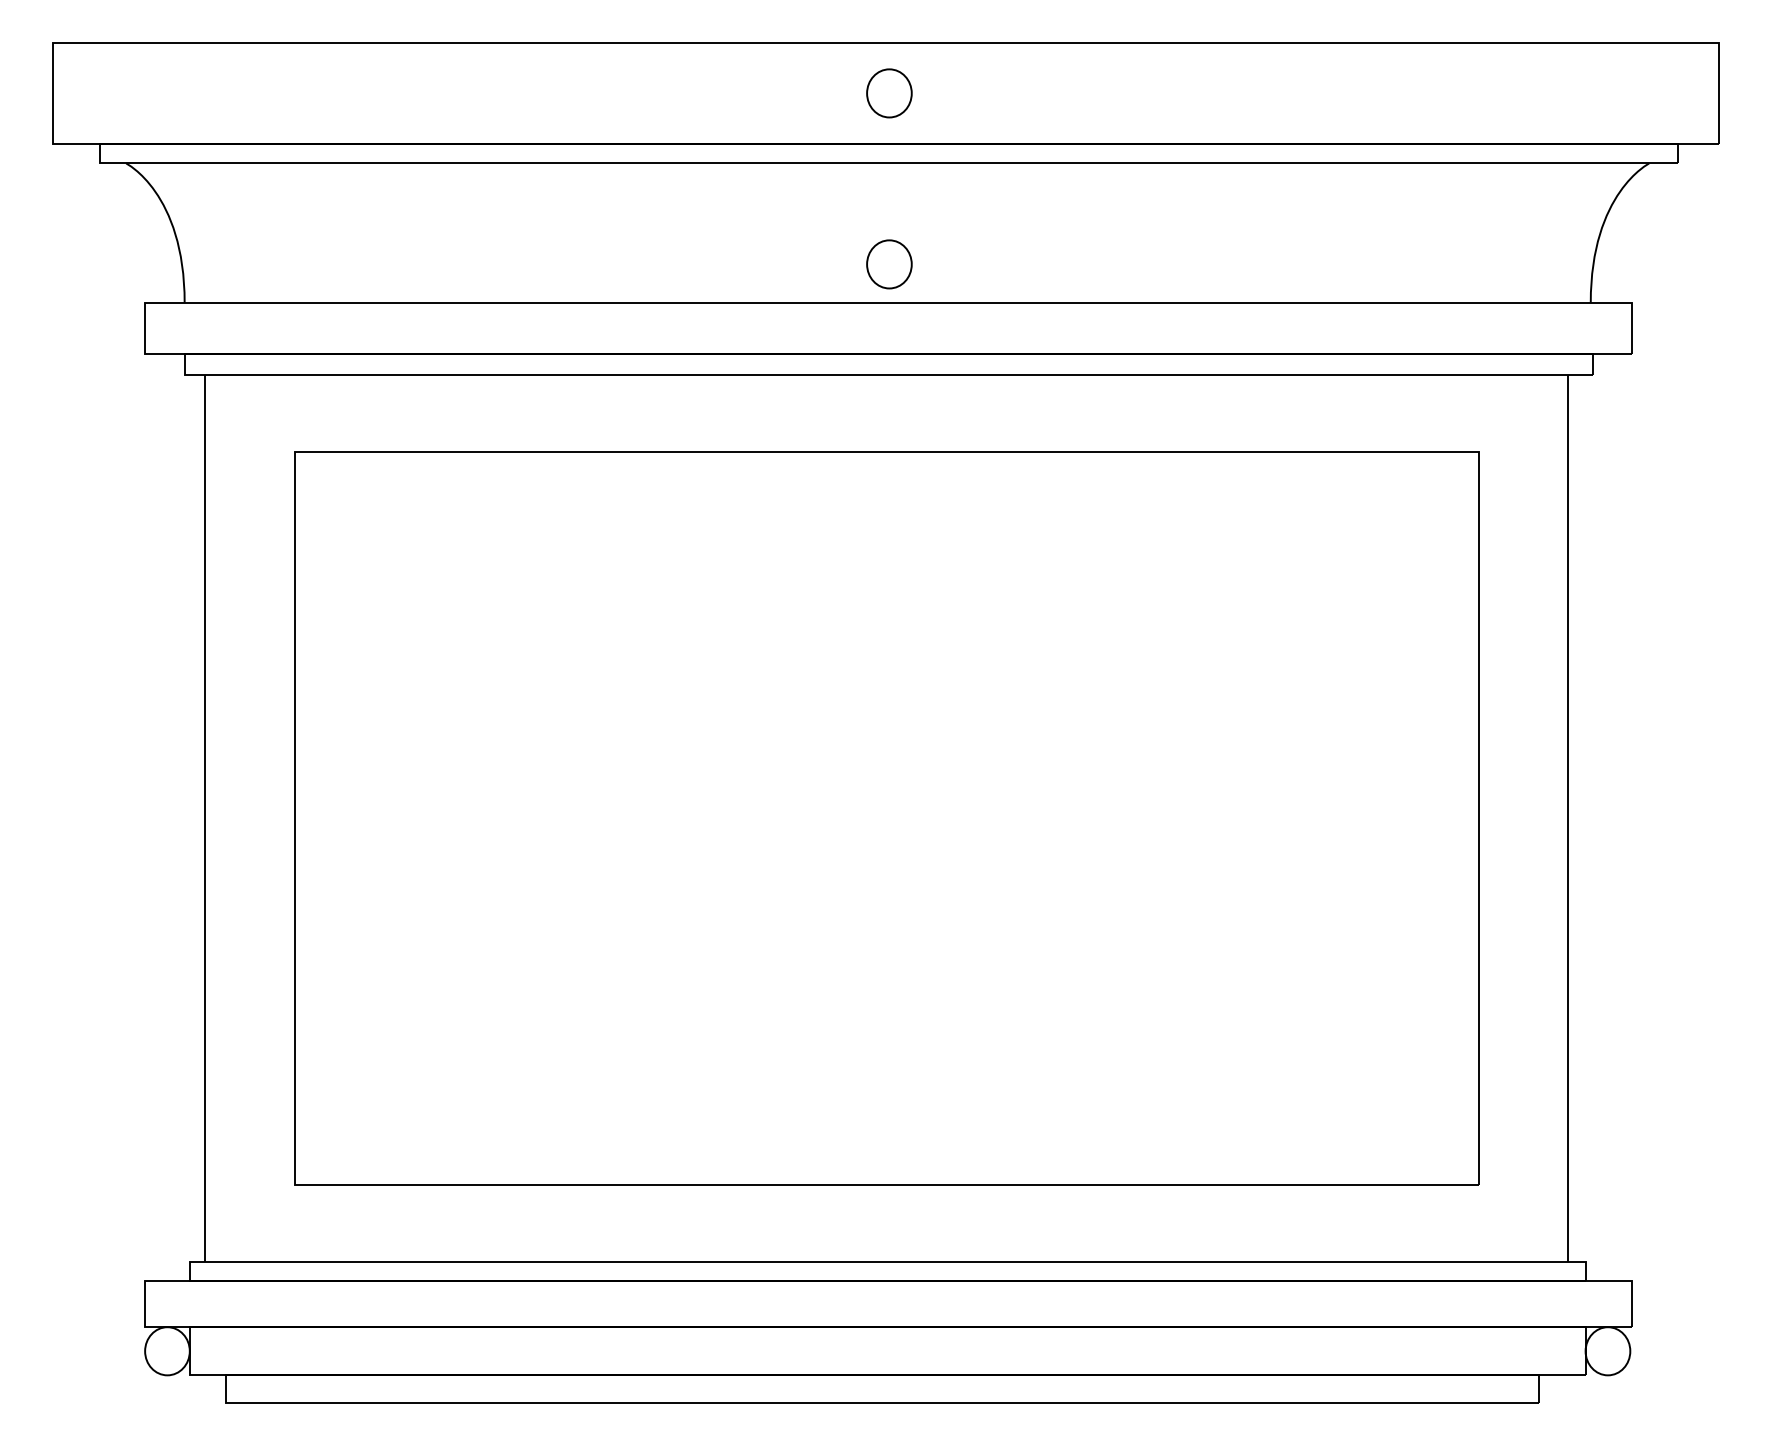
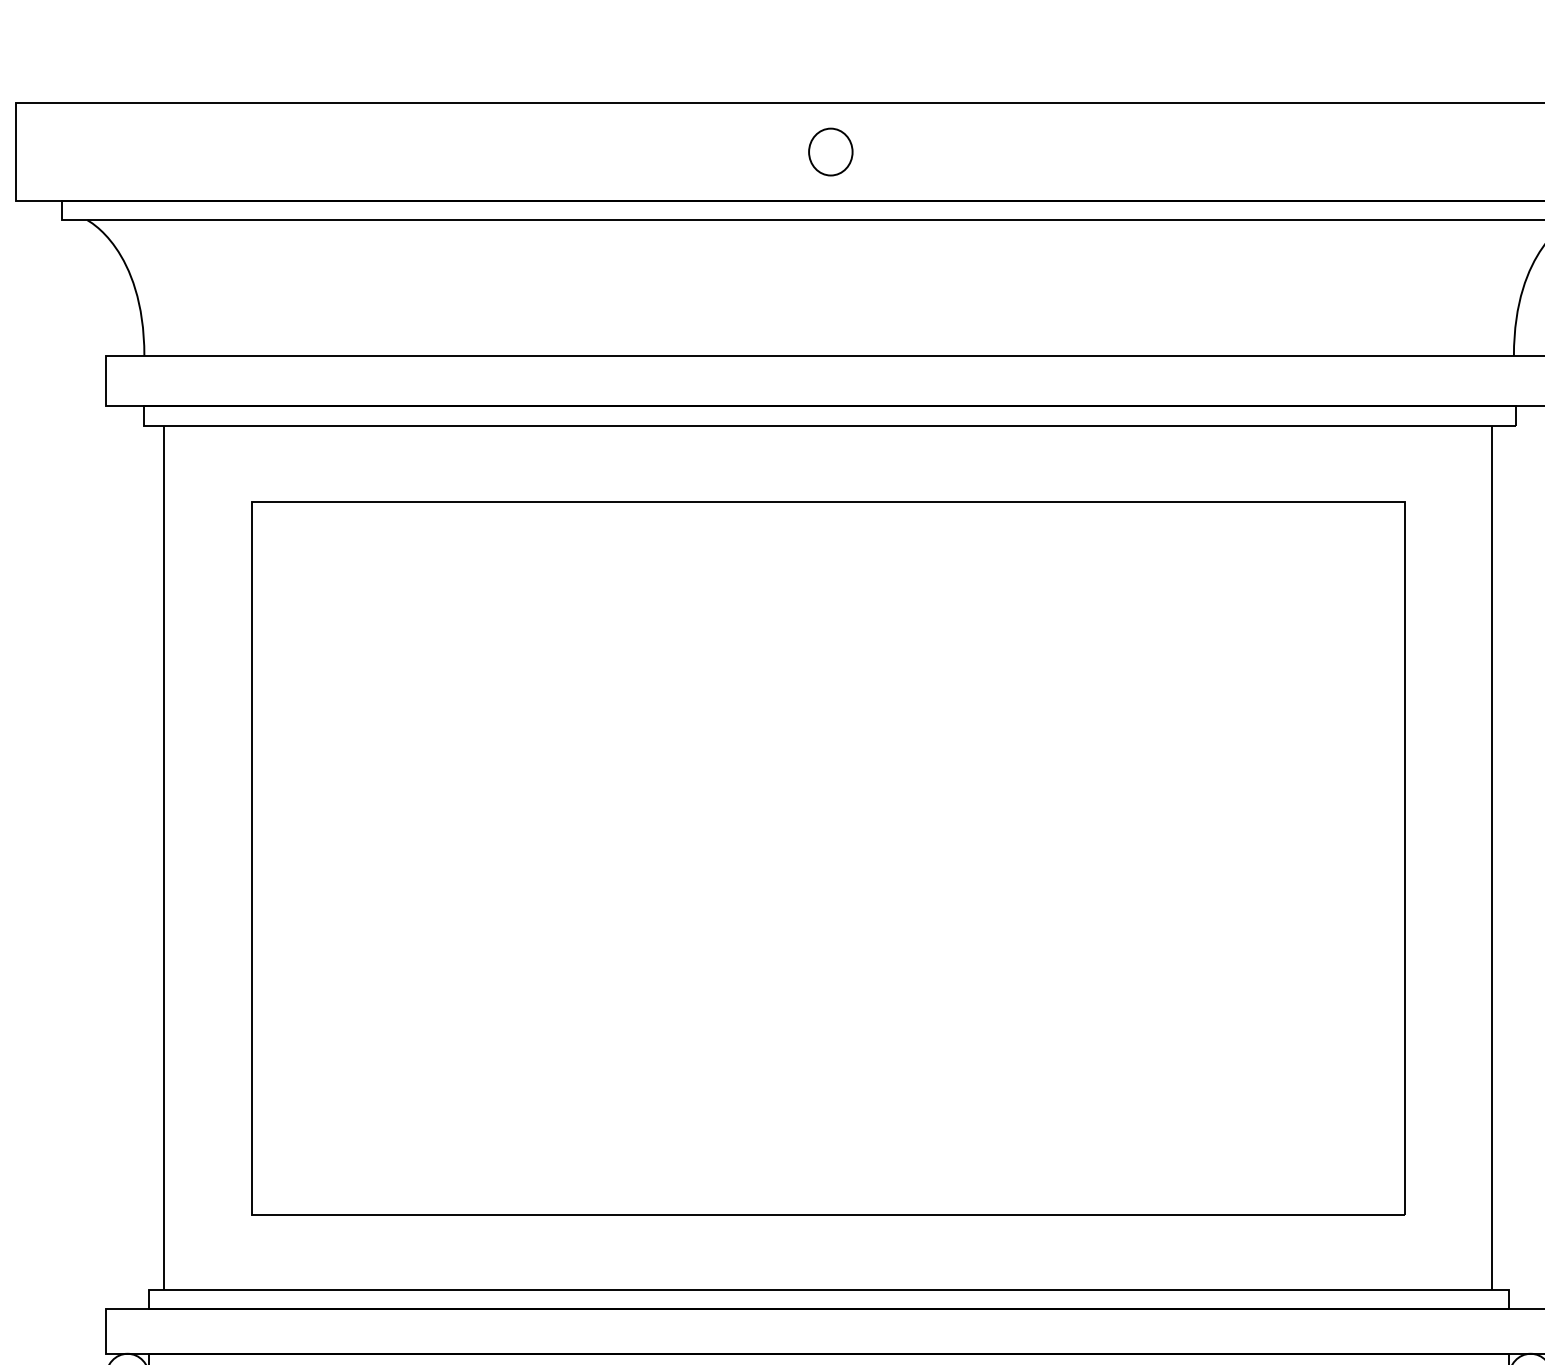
part: (889, 264) -> (830, 318), removed

